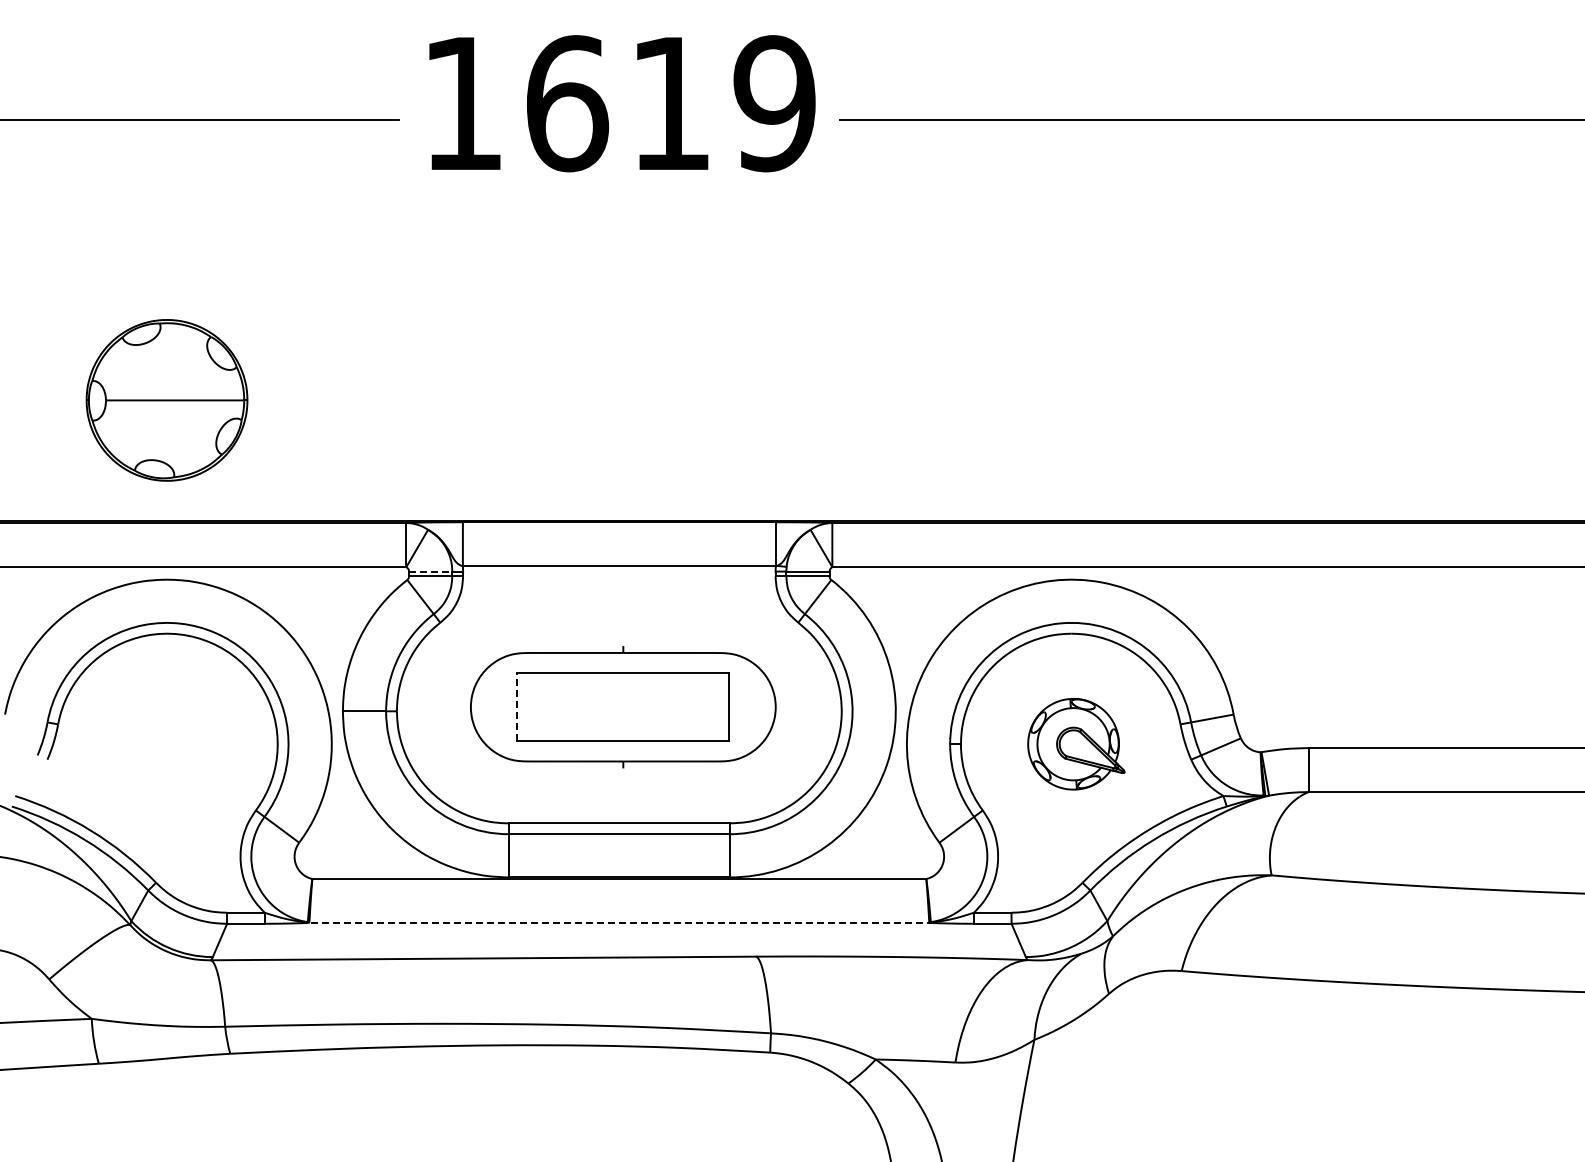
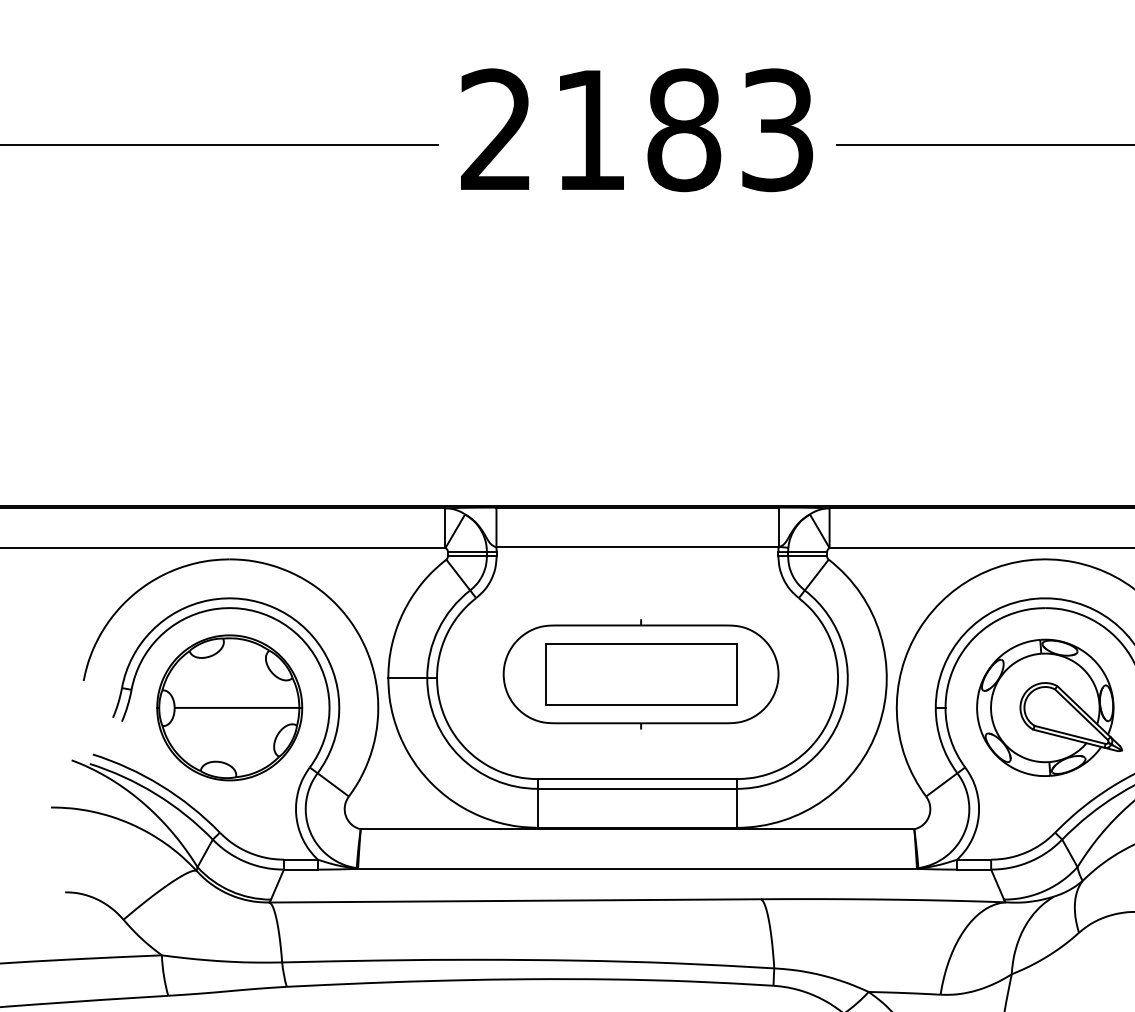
text: (619, 103) -> (637, 130), 1619 -> 2183
part: (166, 400) -> (229, 707), moved
line: (430, 571) -> (467, 551), dashed -> solid
line: (517, 706) -> (545, 673), dashed -> solid
part: (1076, 743) -> (1049, 707), size x1.67
line: (618, 923) -> (636, 869), dashed -> solid

